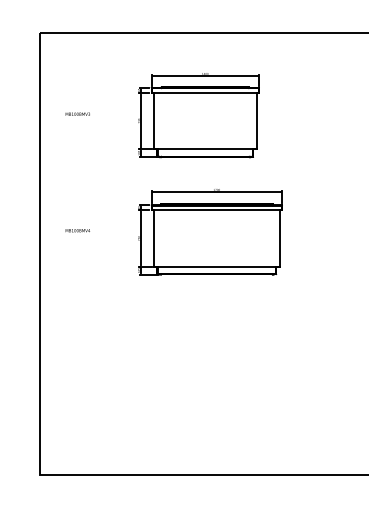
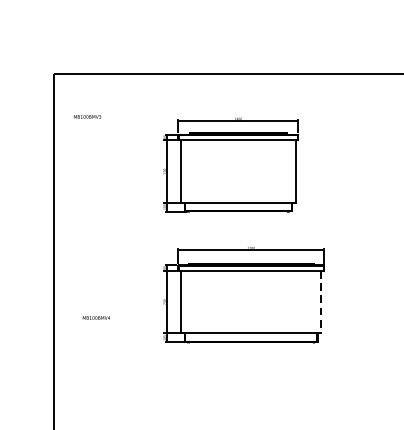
text: (77, 113) -> (87, 116), moved
text: (77, 230) -> (96, 317), moved
line: (279, 239) -> (321, 303), solid -> dashed

